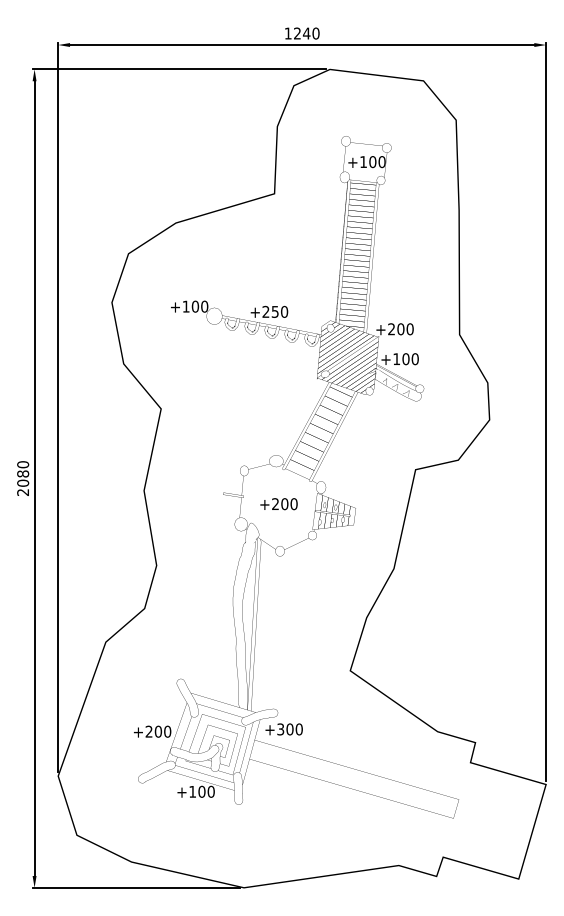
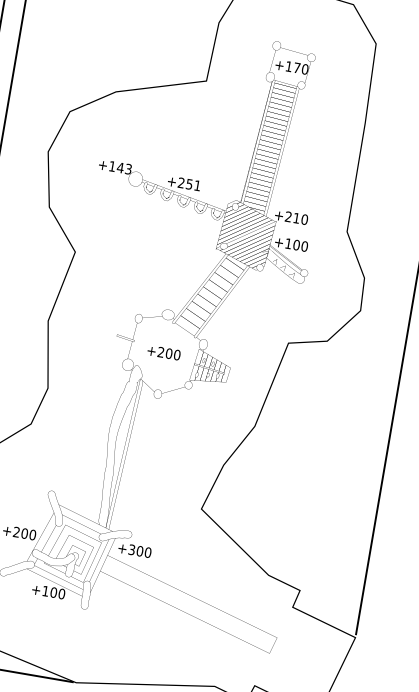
text: (372, 162) -> (296, 68), +100 -> +170
text: (199, 306) -> (124, 168), +100 -> +143
text: (284, 311) -> (197, 185), +250 -> +251
text: (400, 329) -> (296, 218), +200 -> +210

